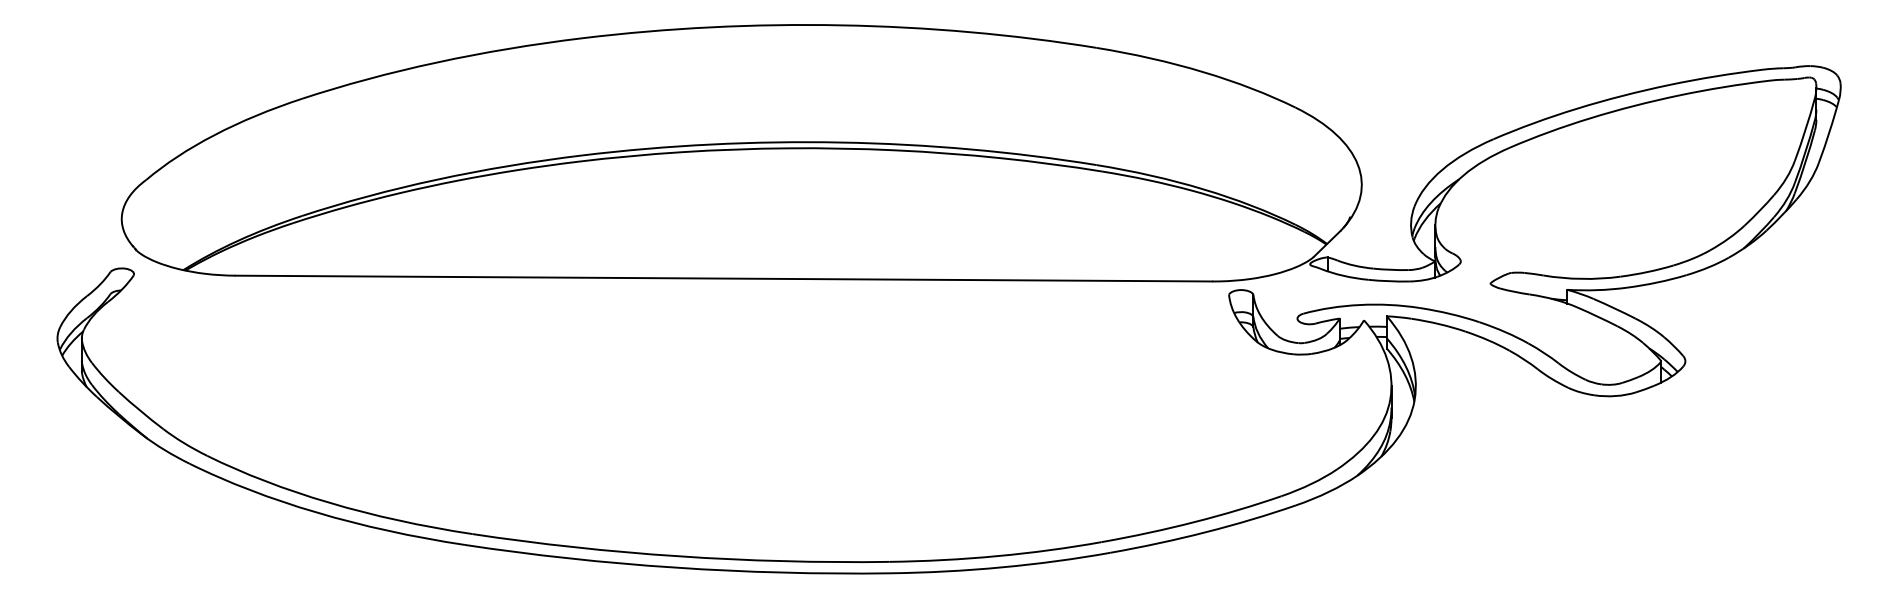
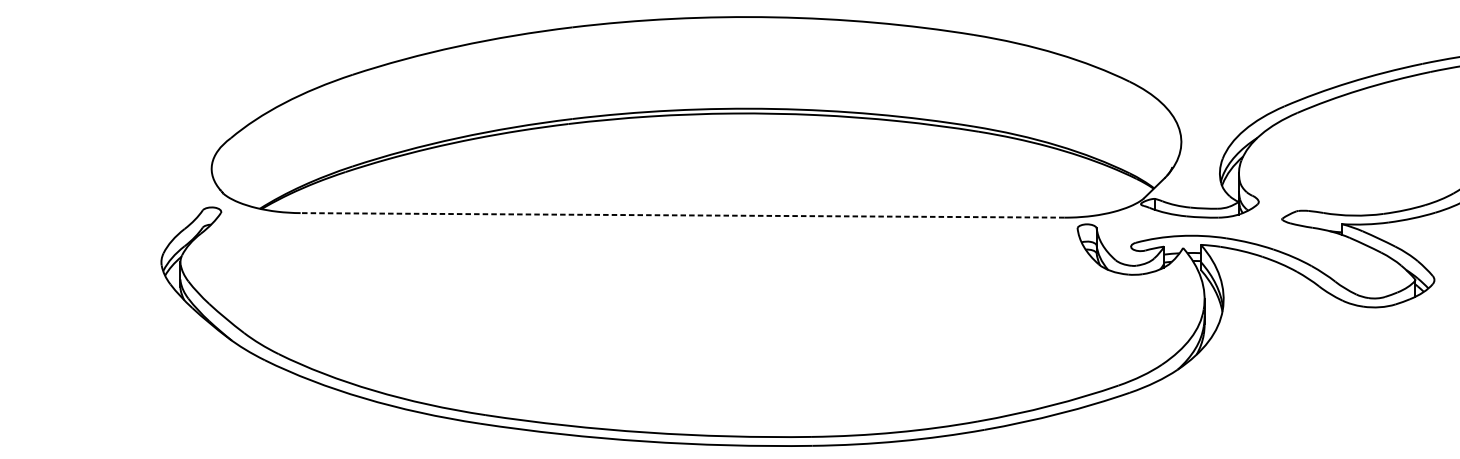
line: (723, 278) -> (682, 215), solid -> dashed

